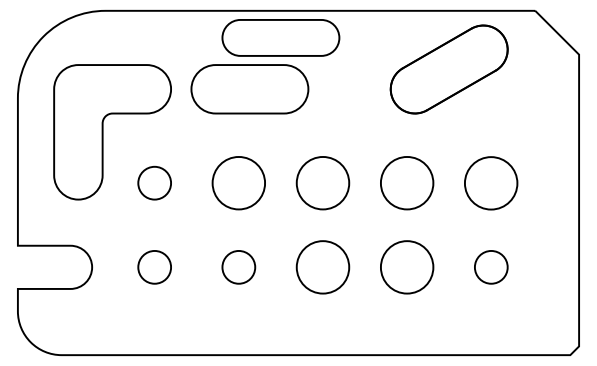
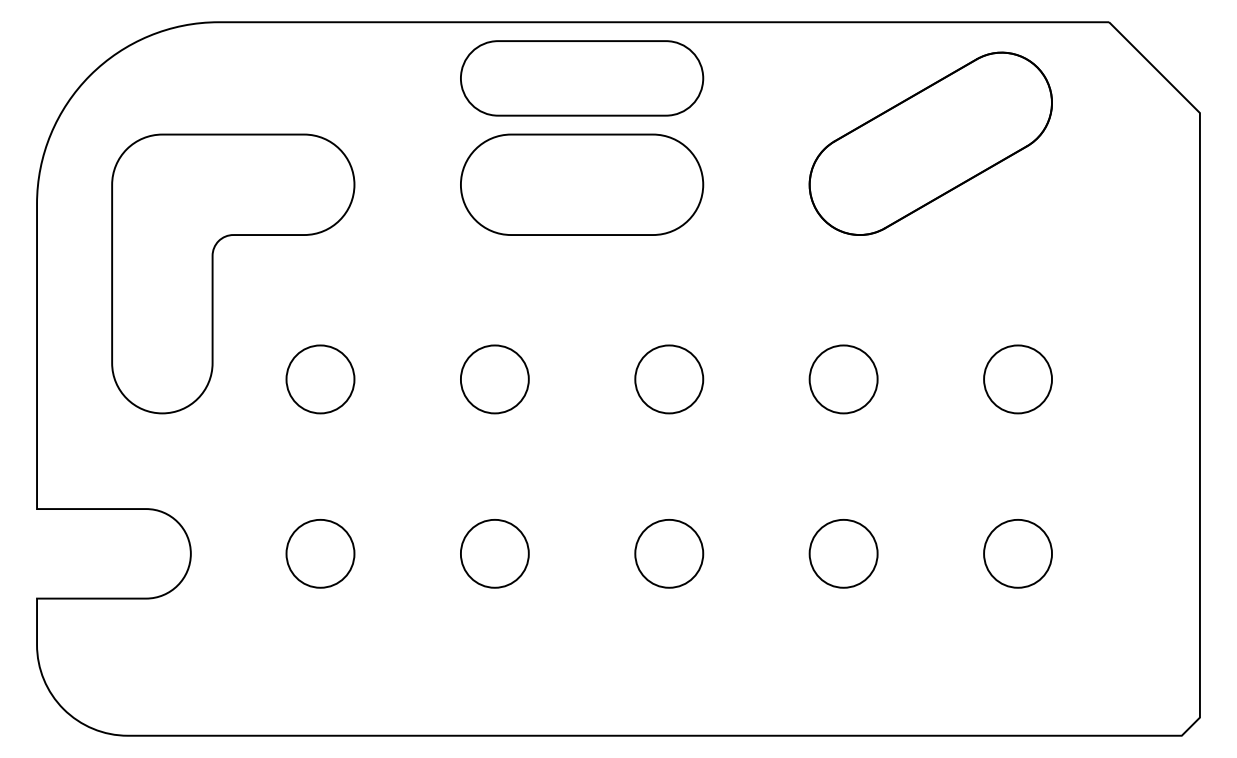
part: (249, 89) -> (581, 185), moved
circle: (238, 182) -> (494, 377), size x0.62
circle: (322, 182) -> (668, 377), size x0.62
circle: (406, 182) -> (842, 377), size x0.62
circle: (491, 182) -> (1018, 377), size x0.62
circle: (322, 266) -> (668, 552), size x0.62
circle: (406, 266) -> (842, 552), size x0.62

